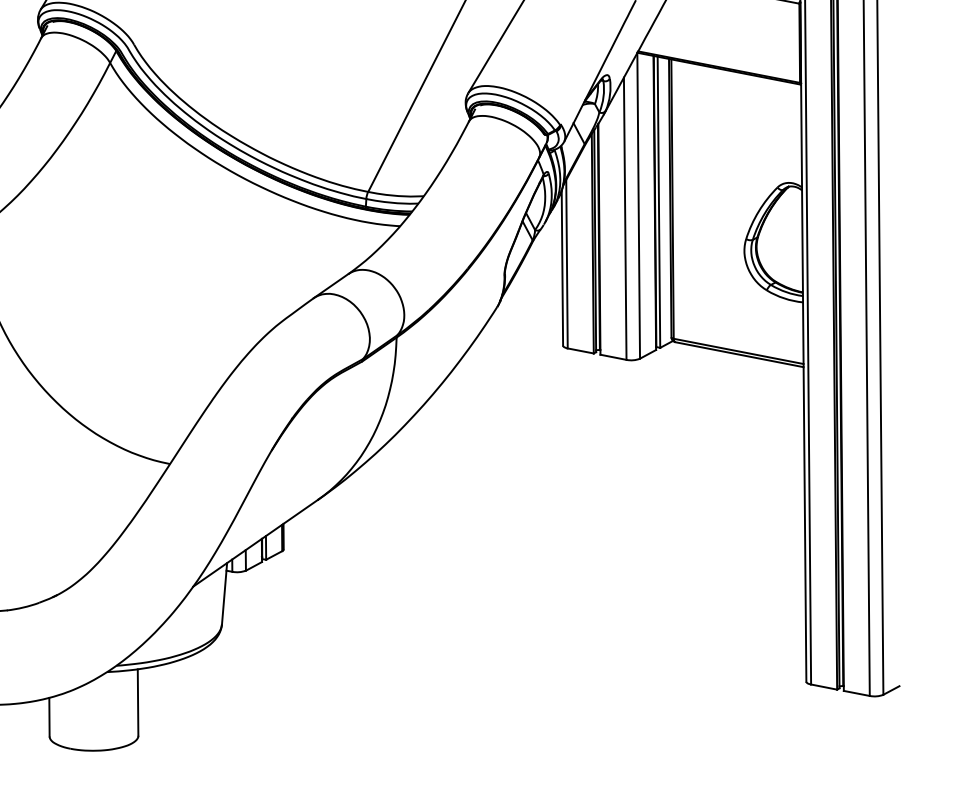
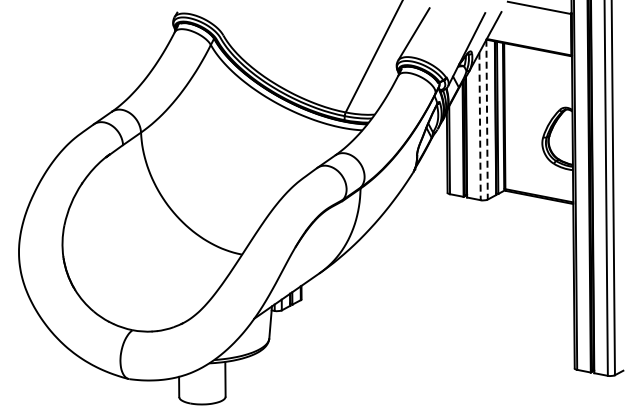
line: (639, 205) -> (487, 119), solid -> dashed
line: (626, 218) -> (480, 126), solid -> dashed

